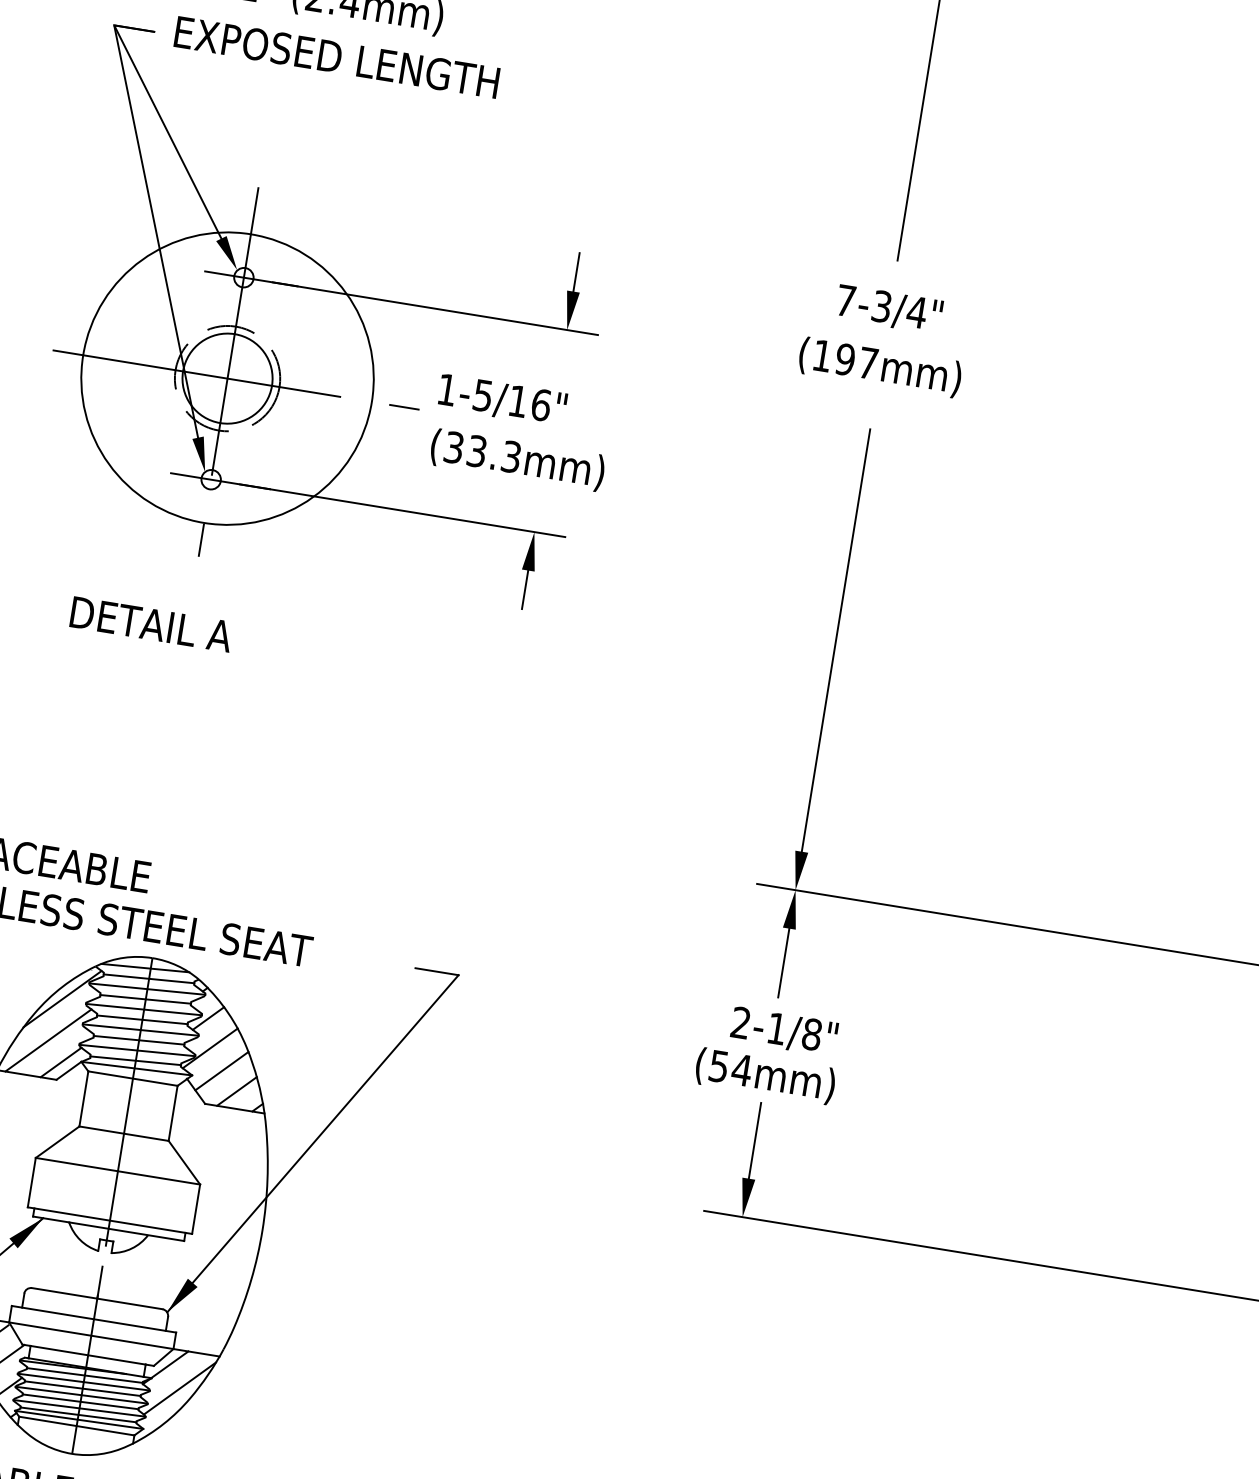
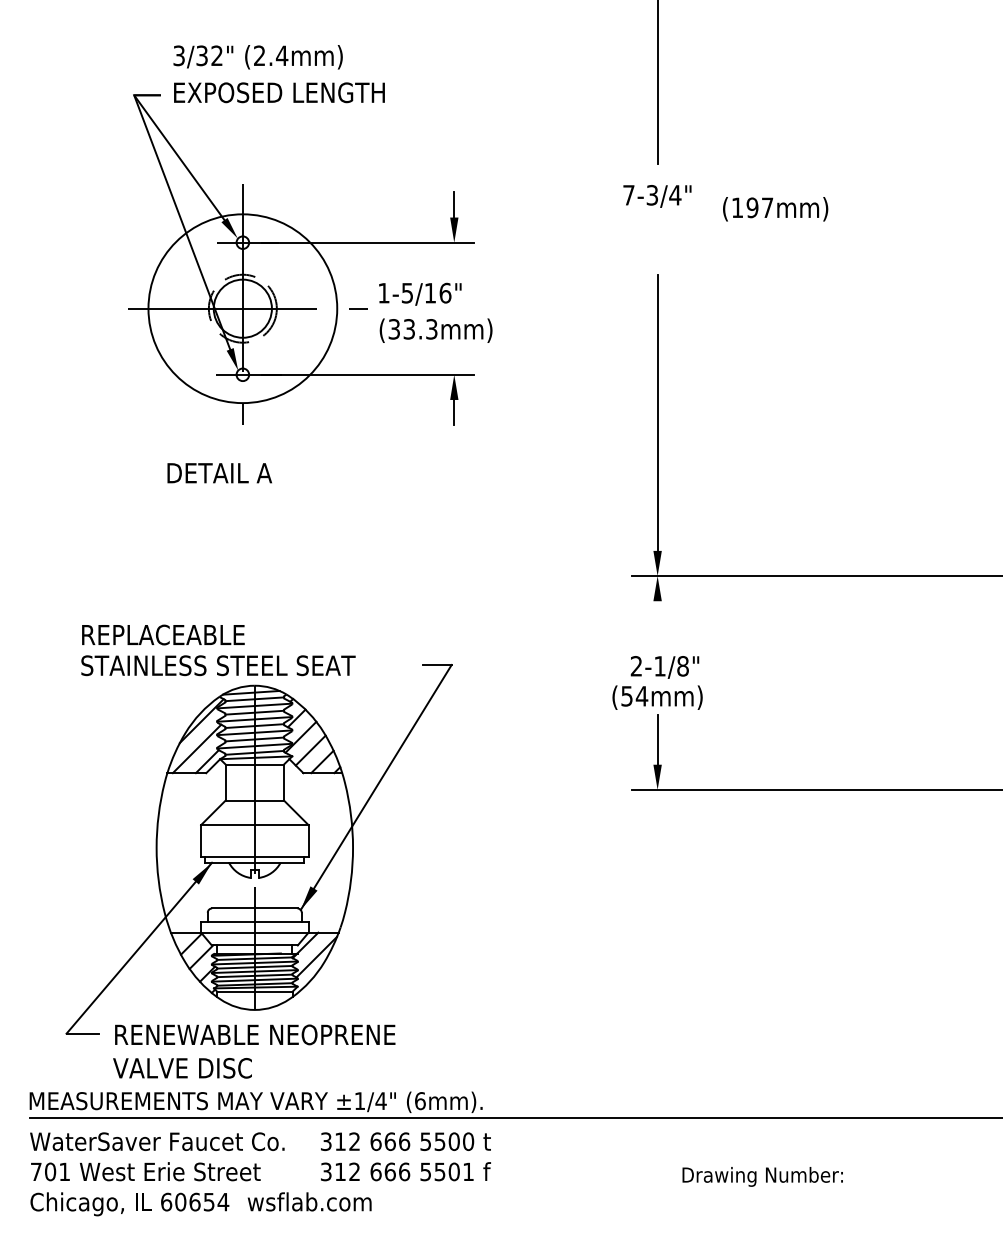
text: (879, 367) -> (775, 209), moved
line: (783, 962) -> (657, 623), removed

